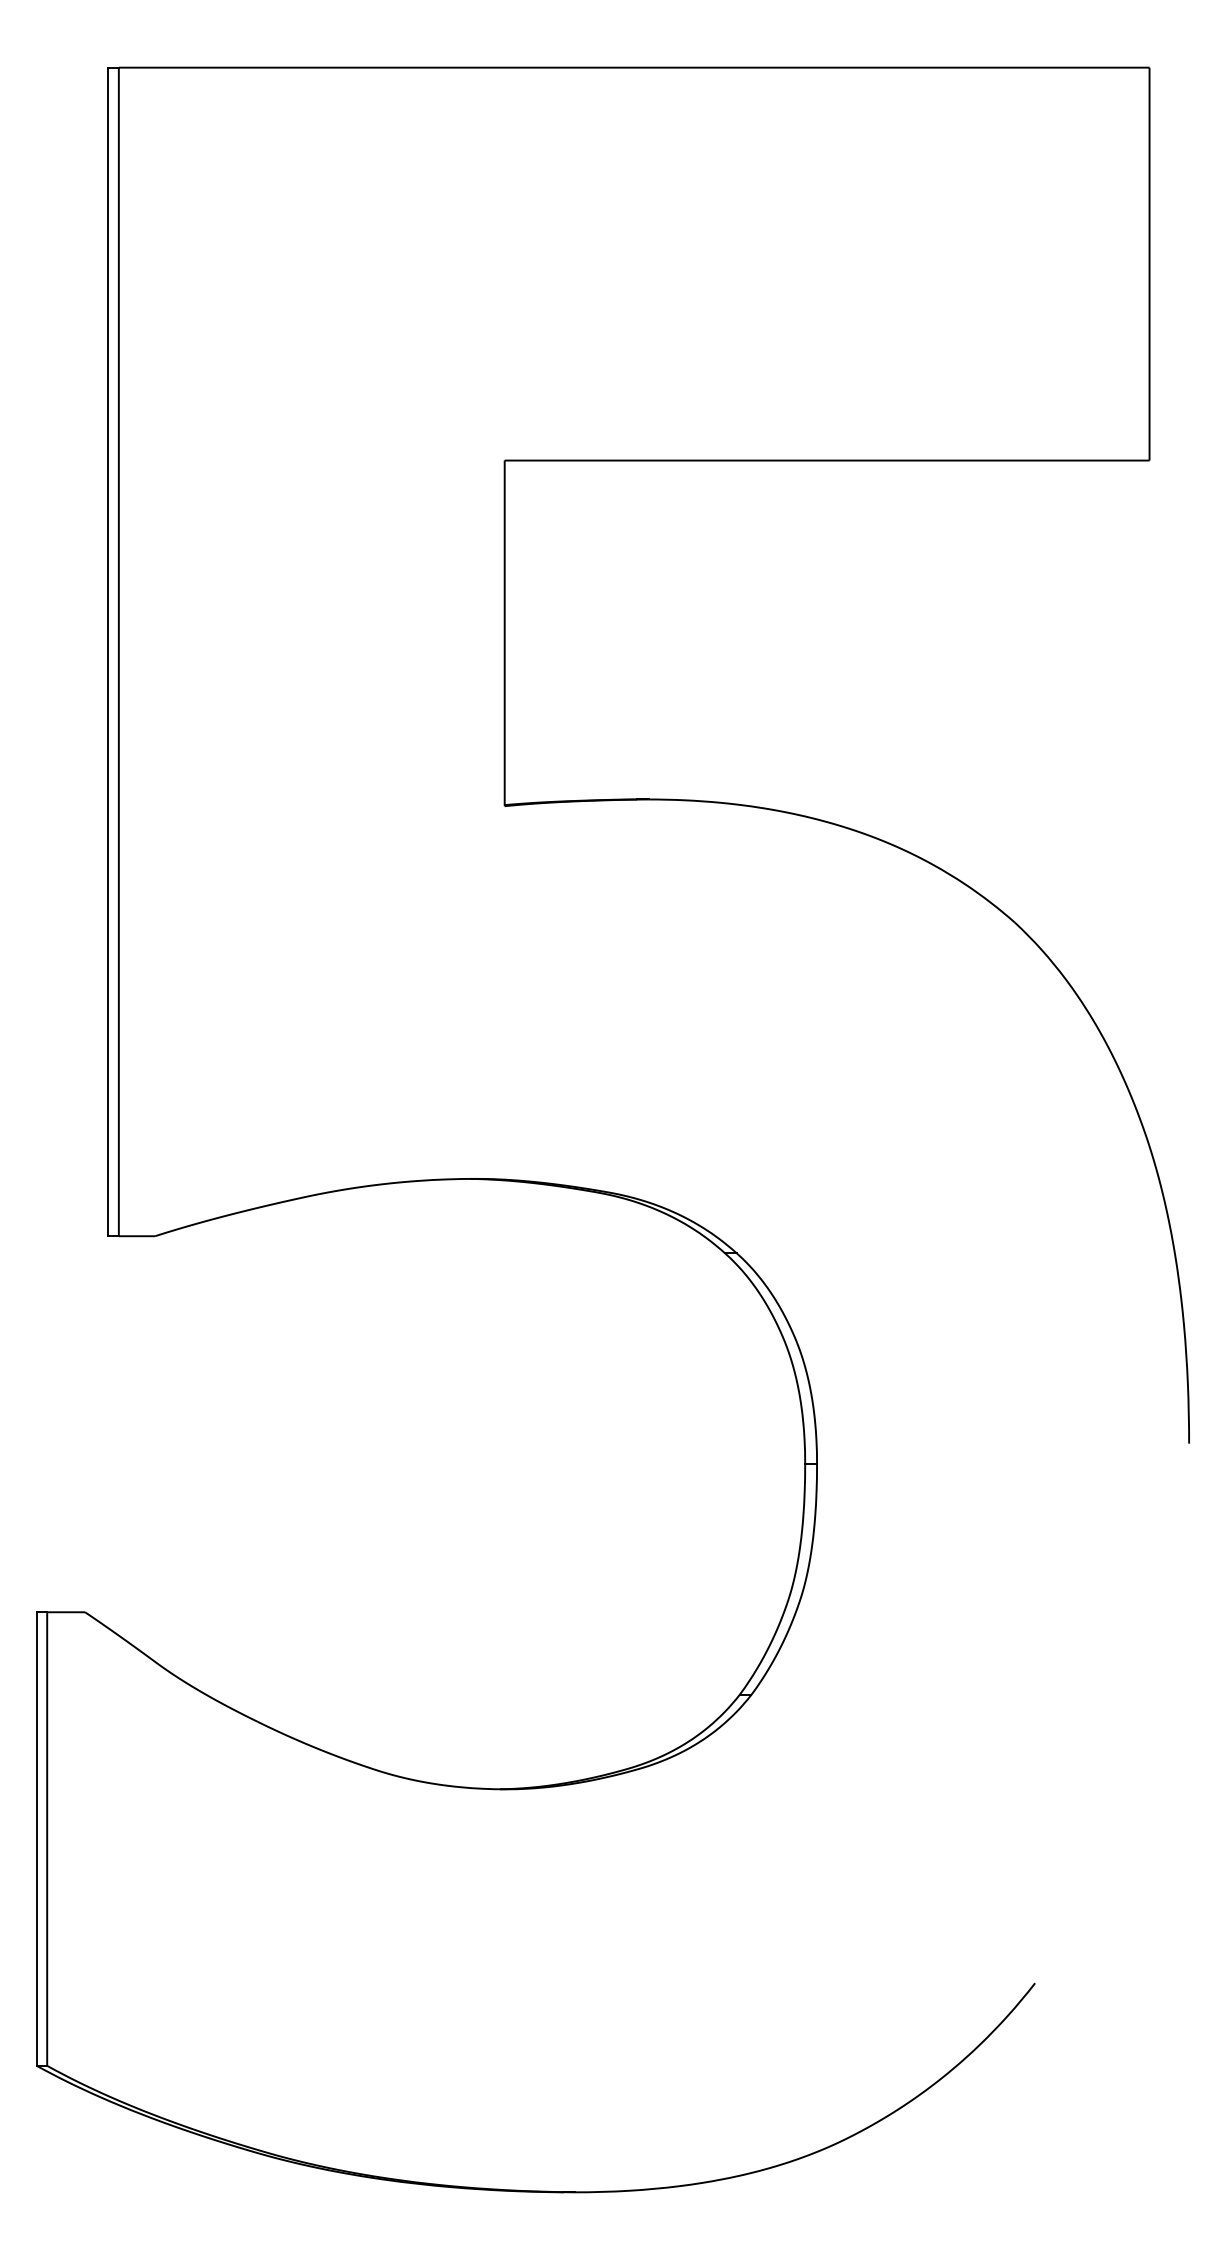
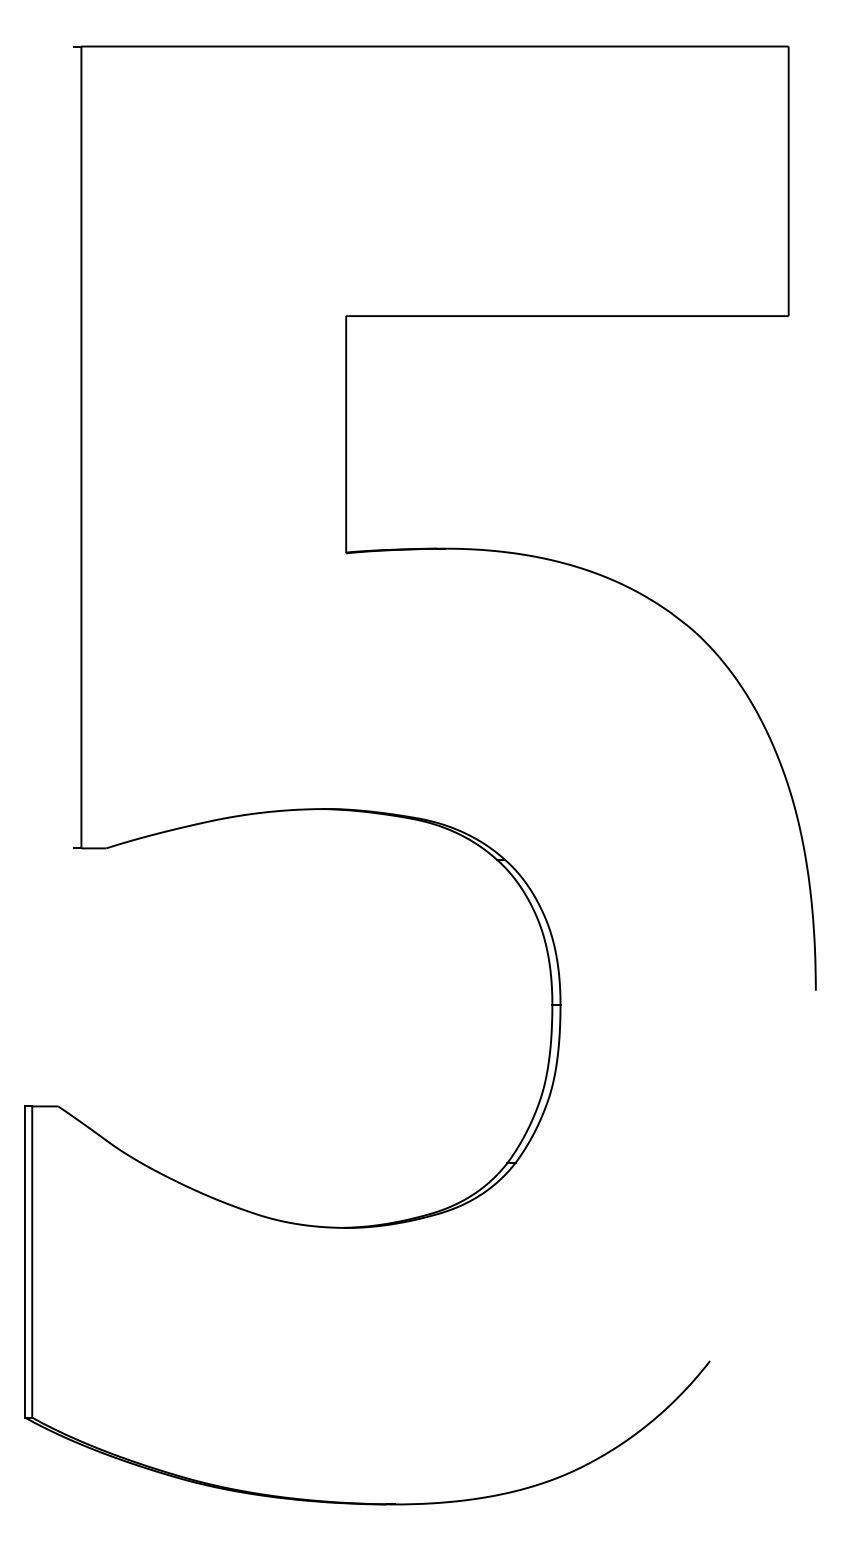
line: (108, 652) -> (74, 447), removed

